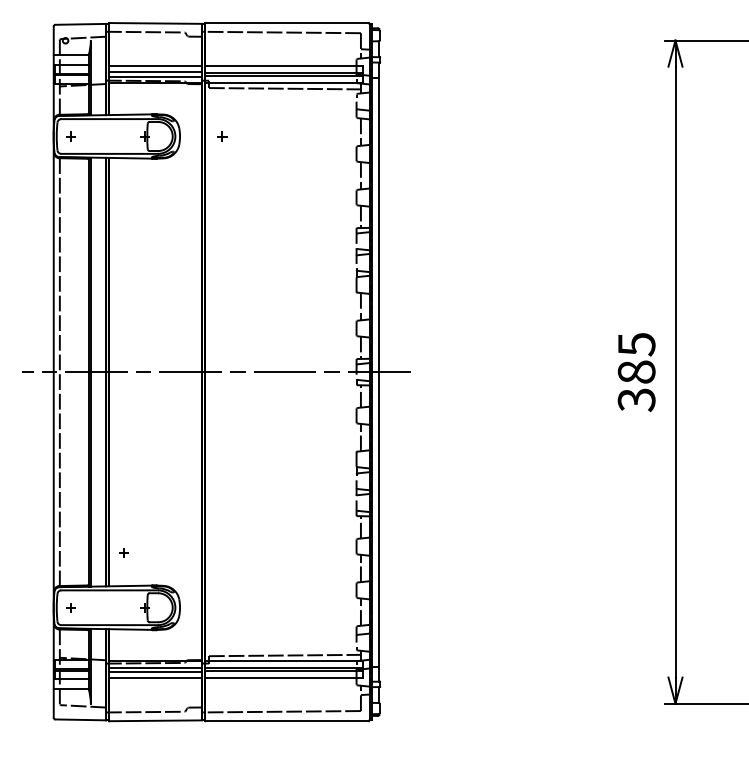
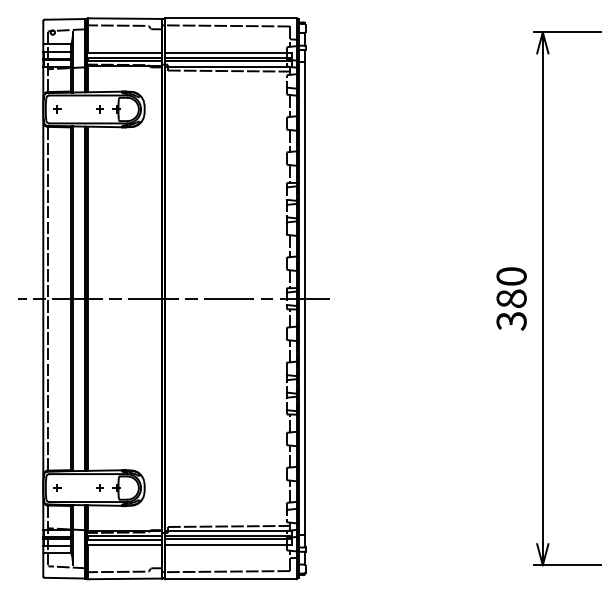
part: (222, 136) -> (99, 109), moved
text: (636, 344) -> (511, 276), 385 -> 380
part: (123, 552) -> (99, 487), moved

